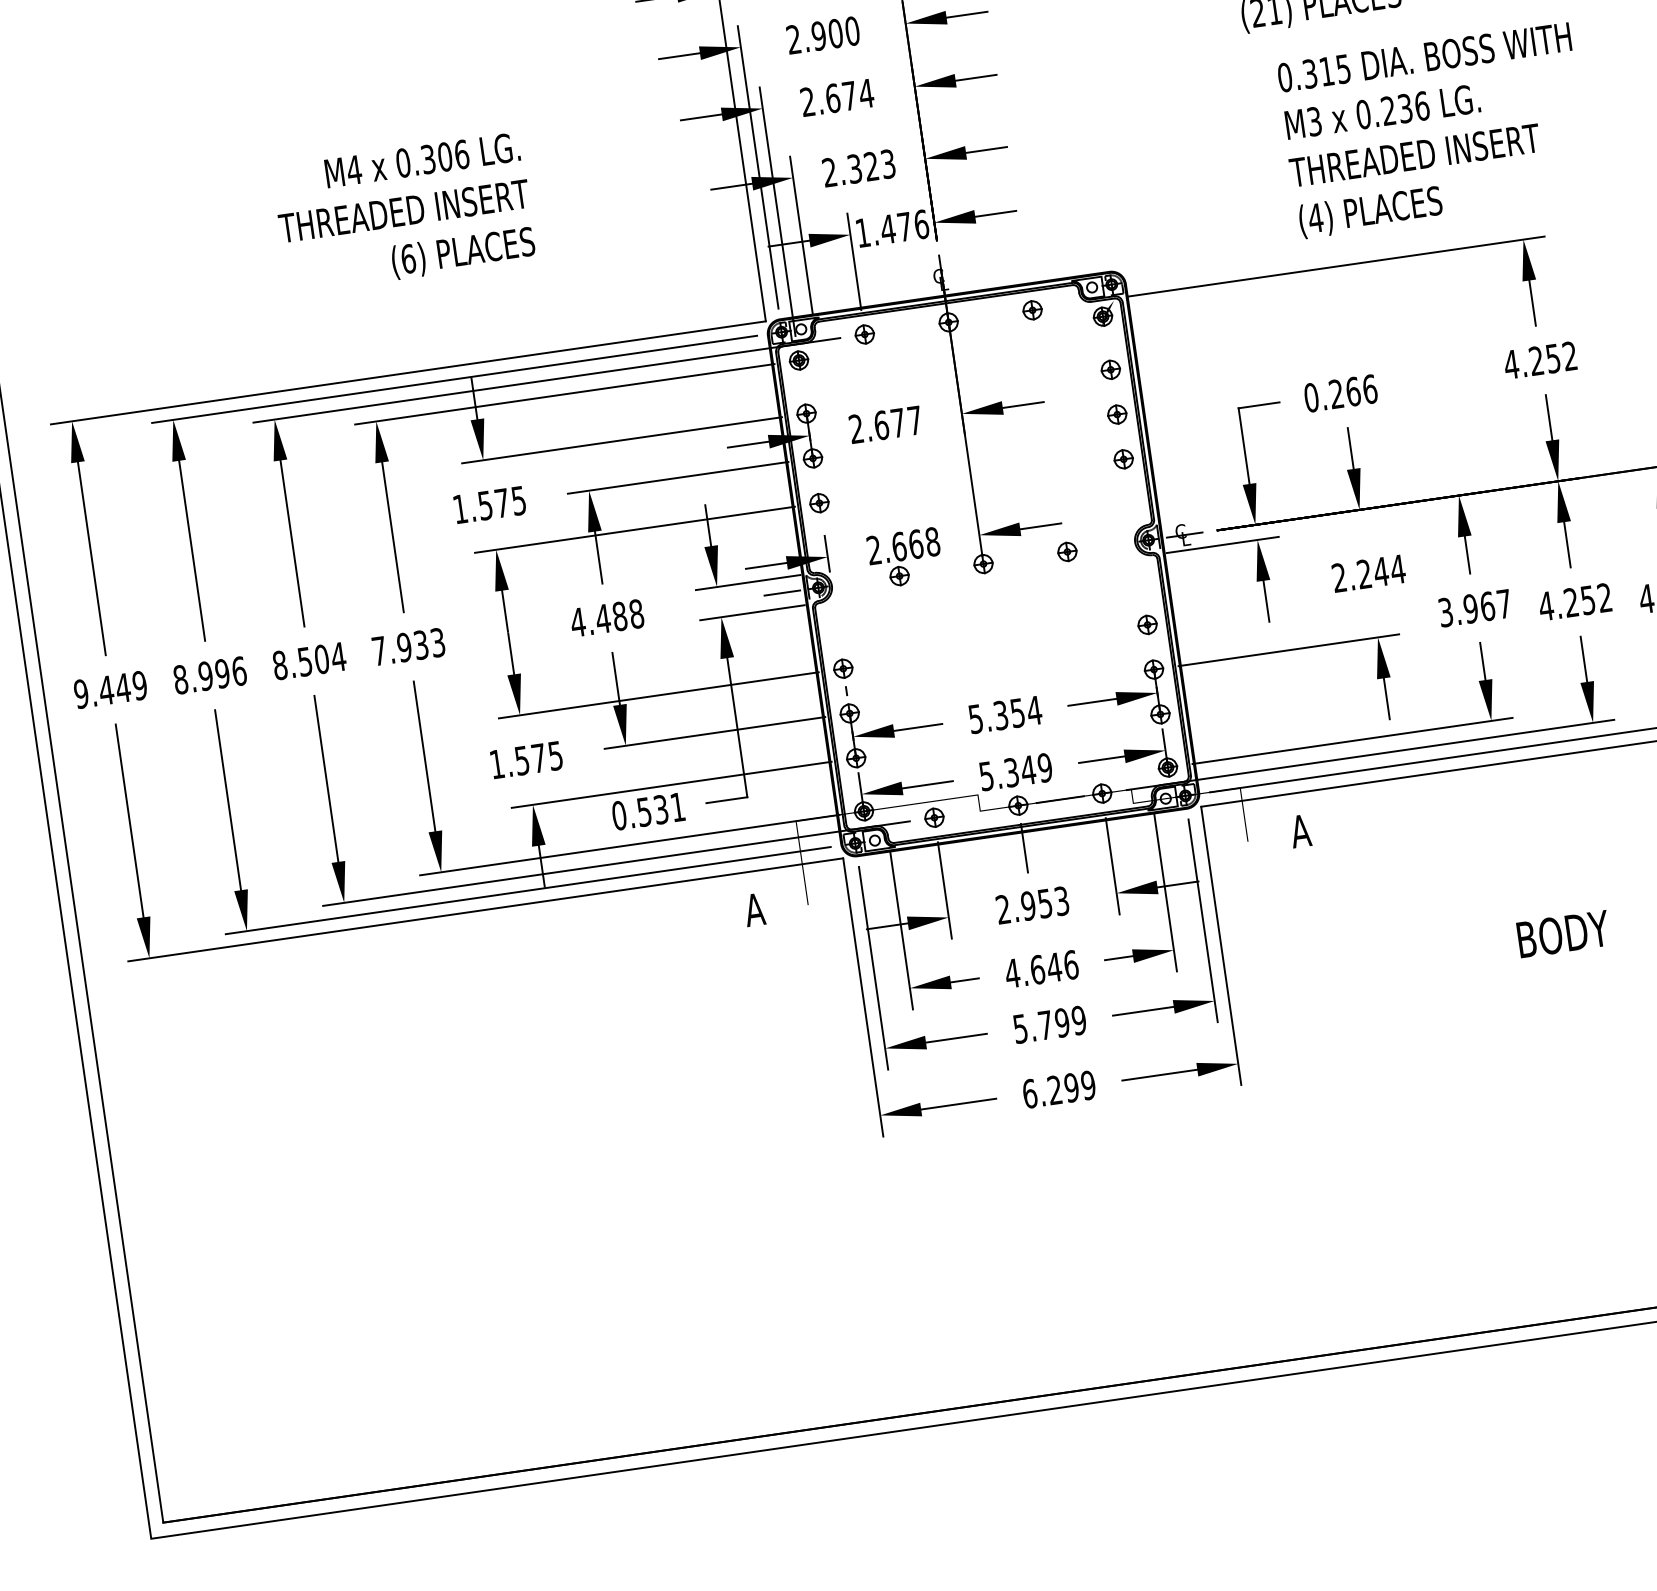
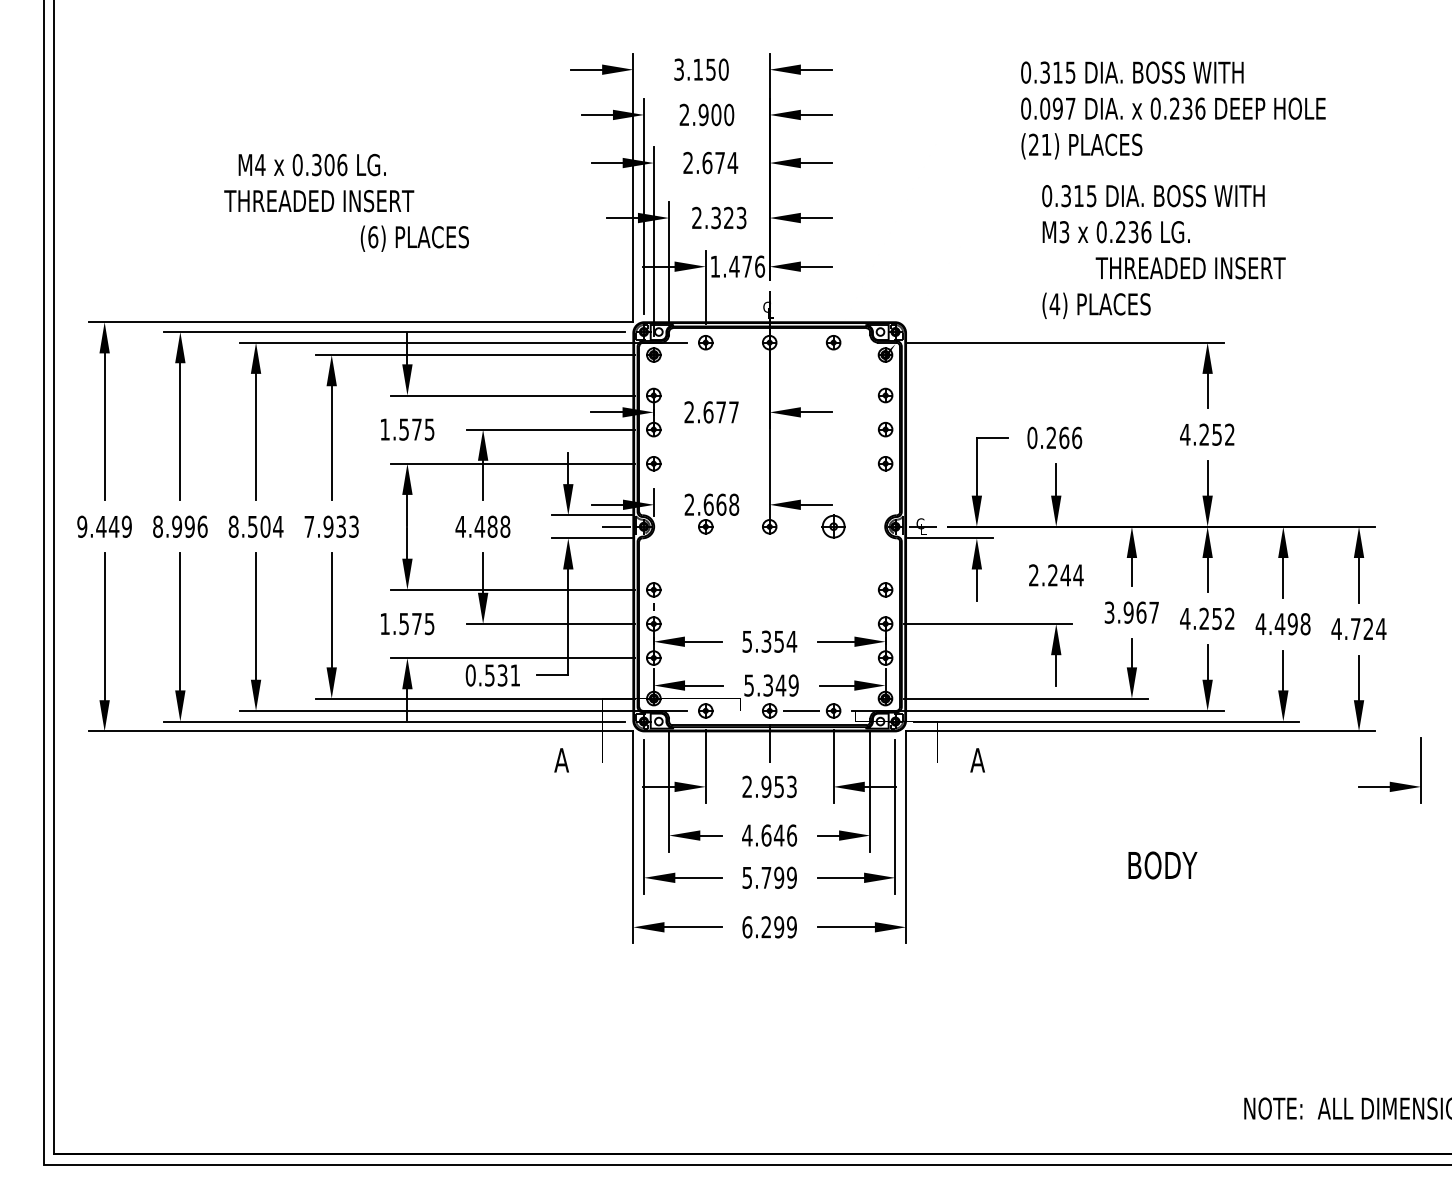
text: (1414, 155) -> (1190, 268), moved
text: (421, 159) -> (311, 164), moved
text: (404, 211) -> (319, 201), moved
part: (1067, 551) -> (833, 526), size x1.6

